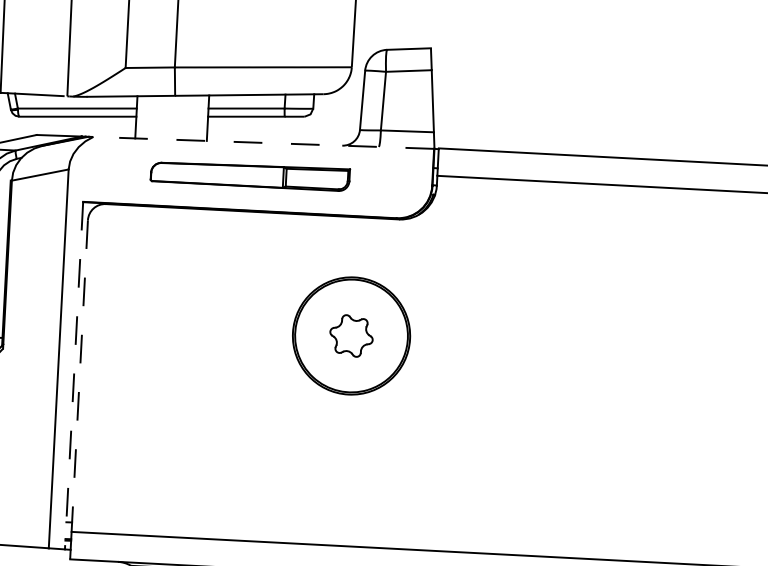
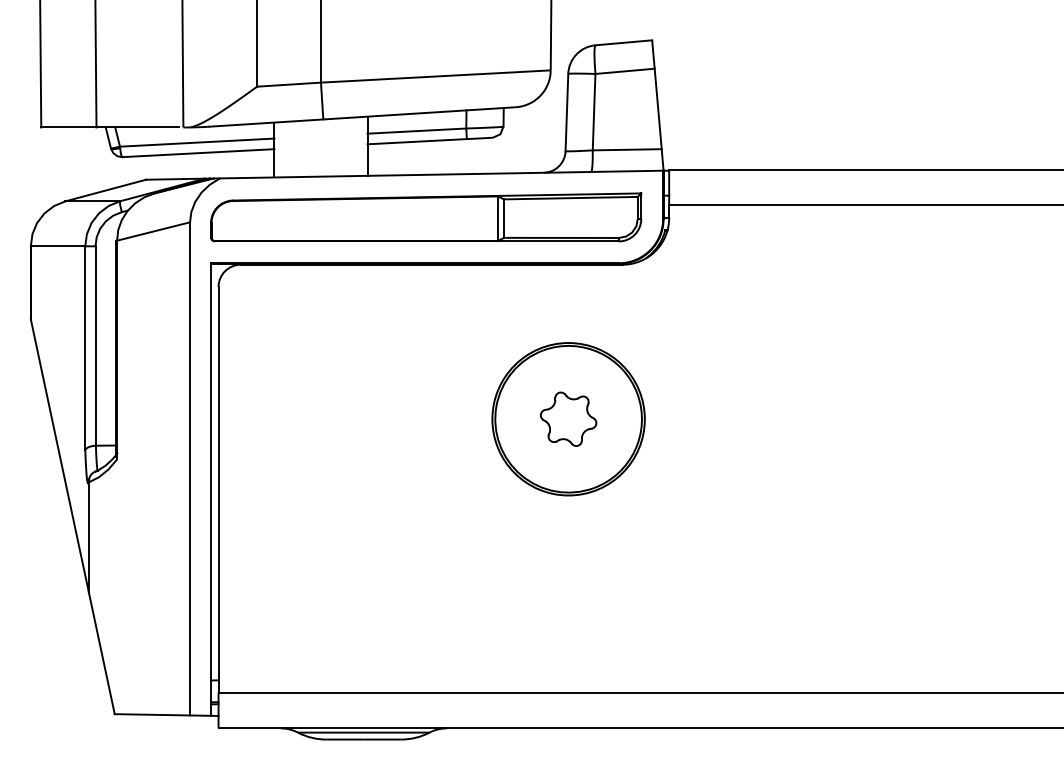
line: (263, 142) -> (441, 174), dashed -> solid
part: (250, 175) -> (426, 217), size x1.67
line: (79, 375) -> (218, 489), dashed -> solid
line: (74, 376) -> (211, 490), dashed -> solid

